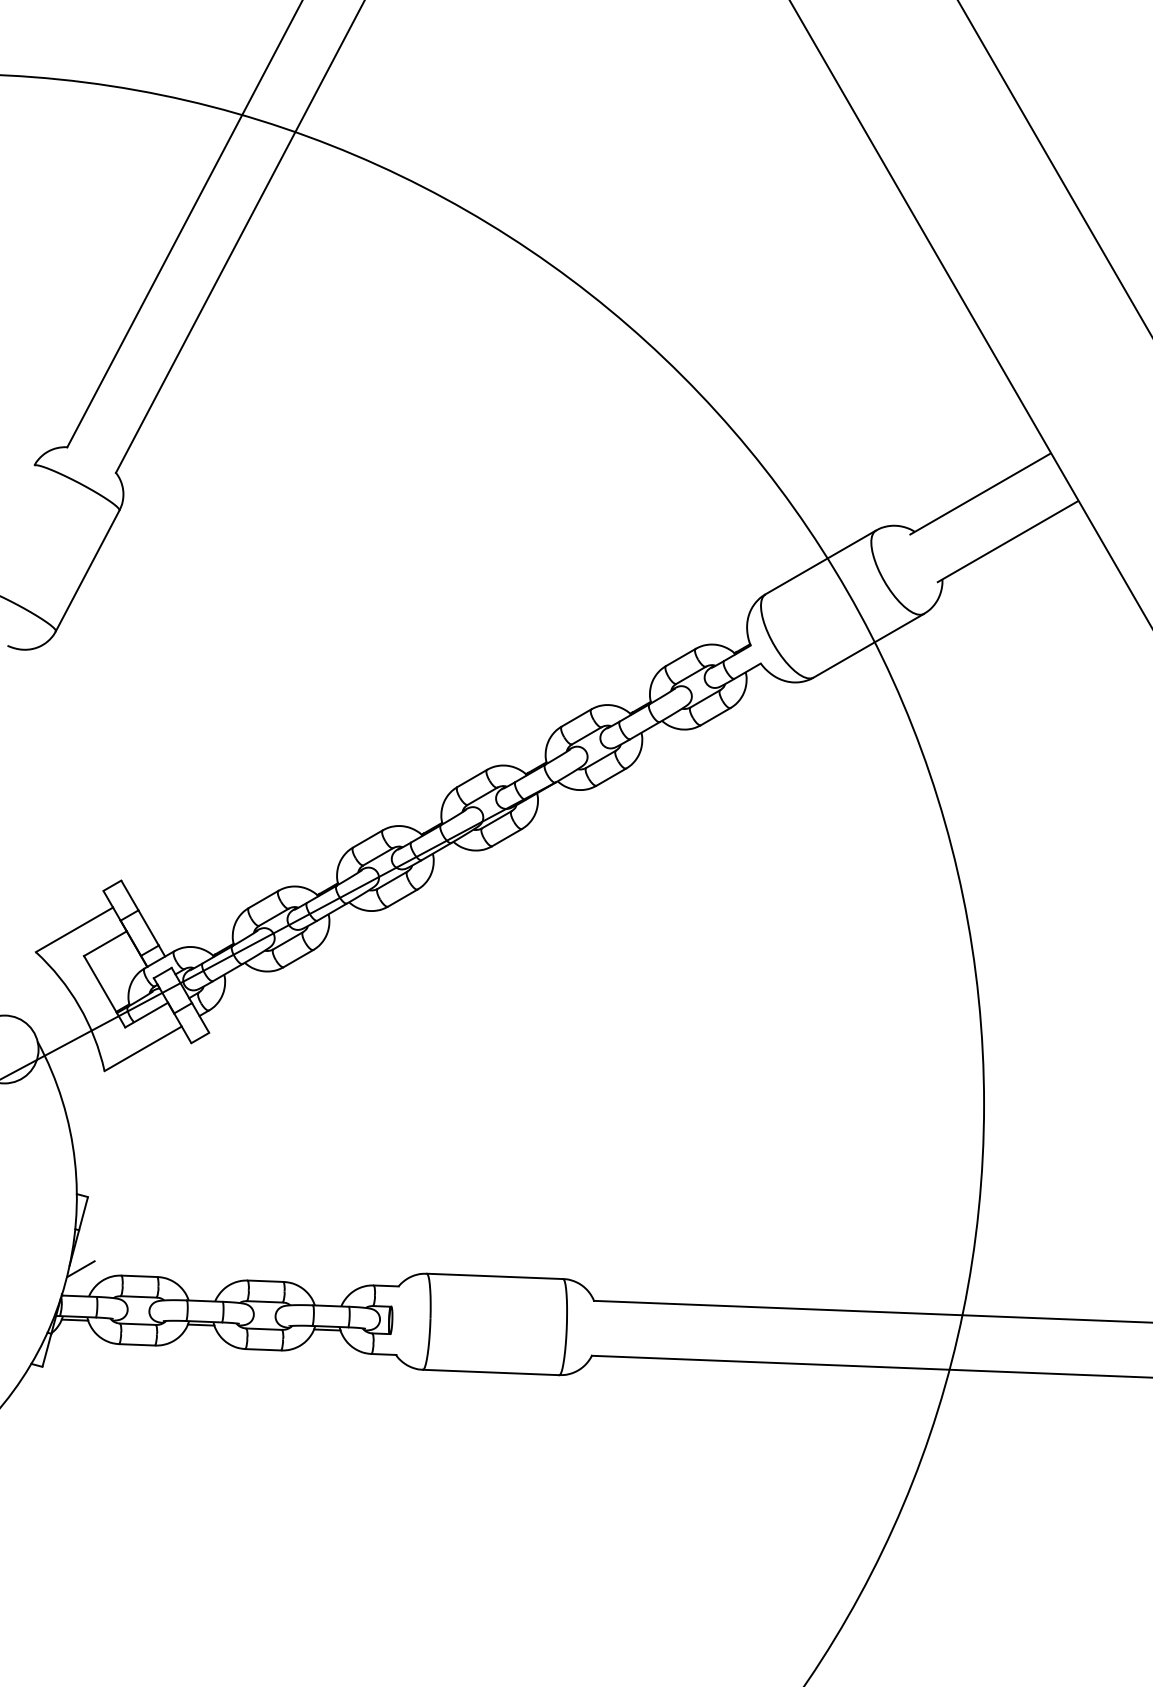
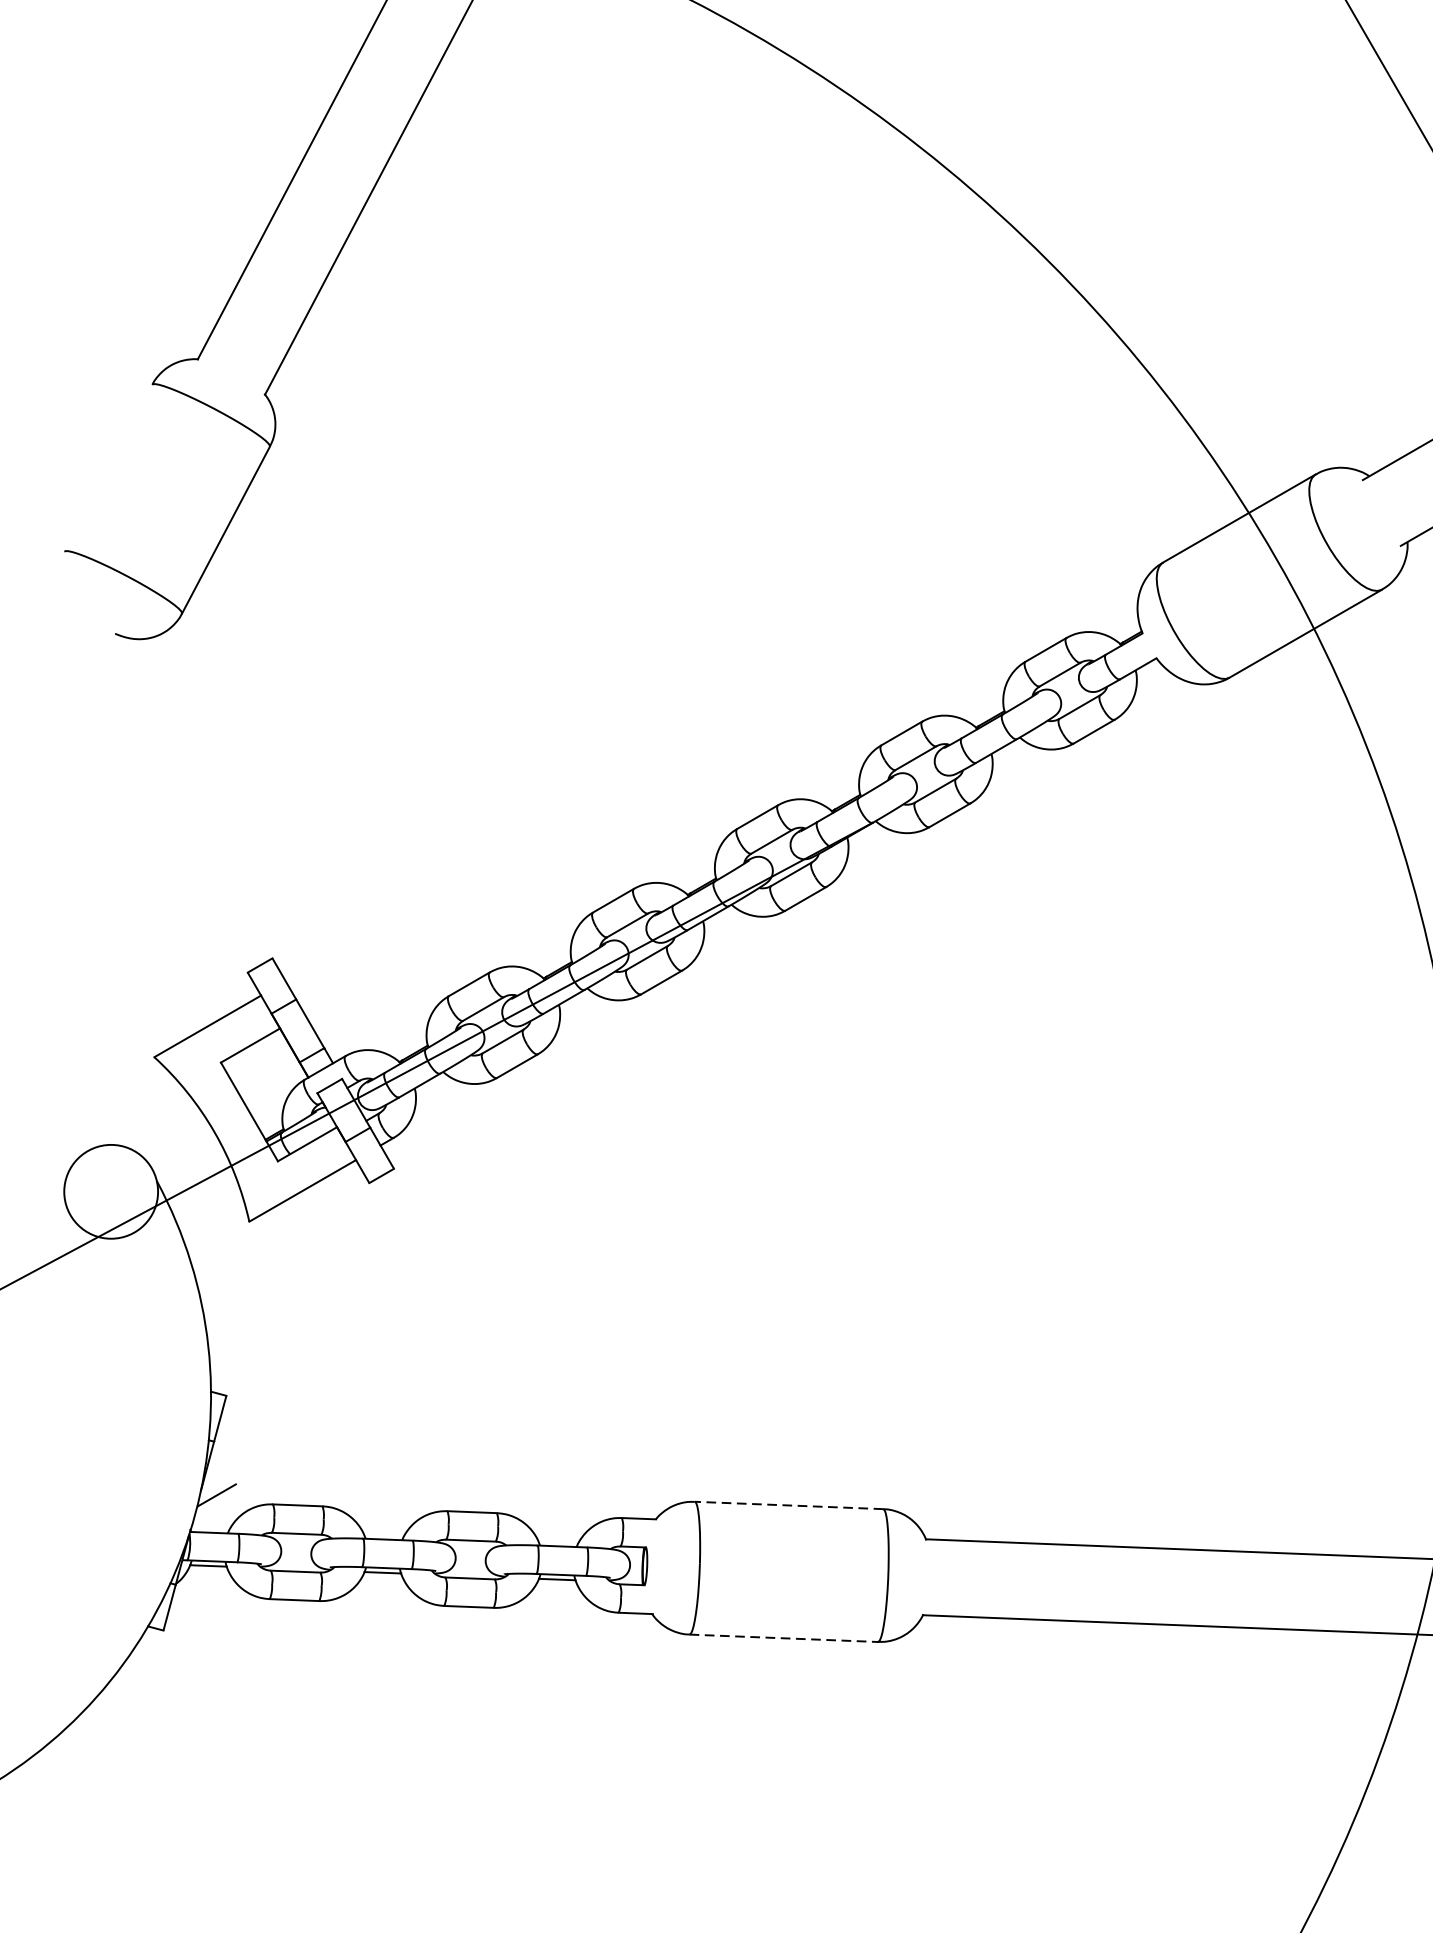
line: (494, 1276) -> (788, 1505), solid -> dashed
line: (491, 1372) -> (784, 1638), solid -> dashed

